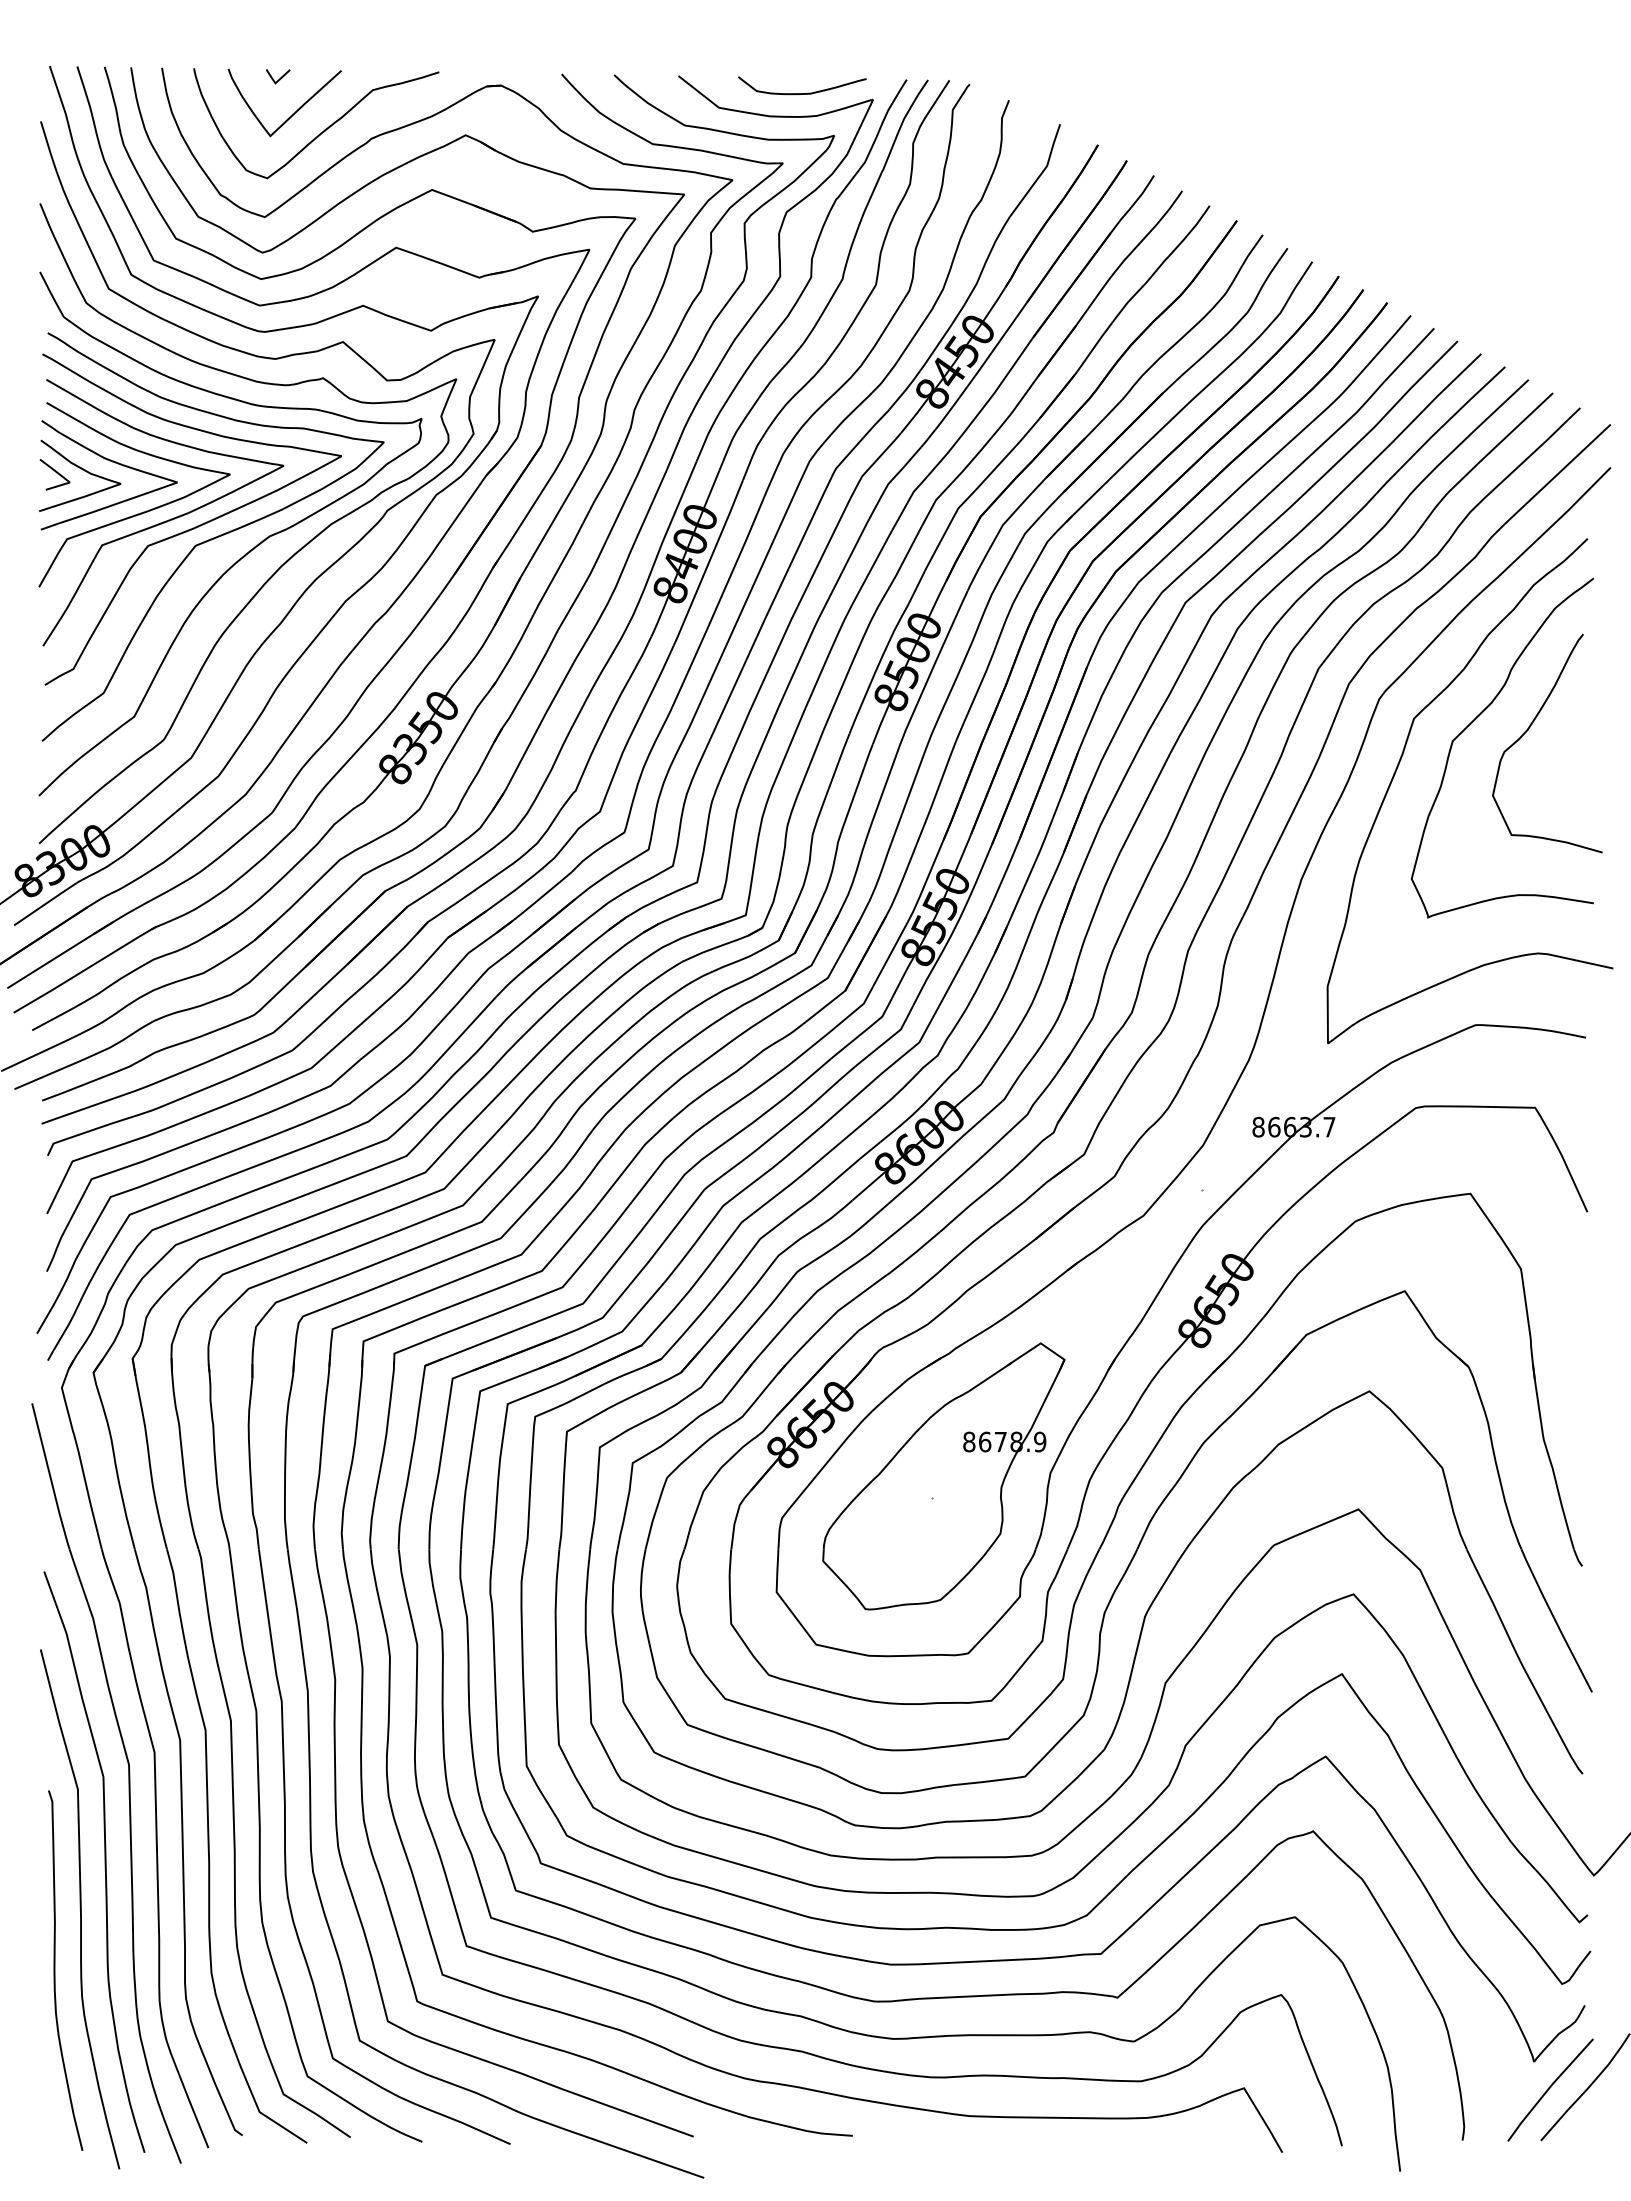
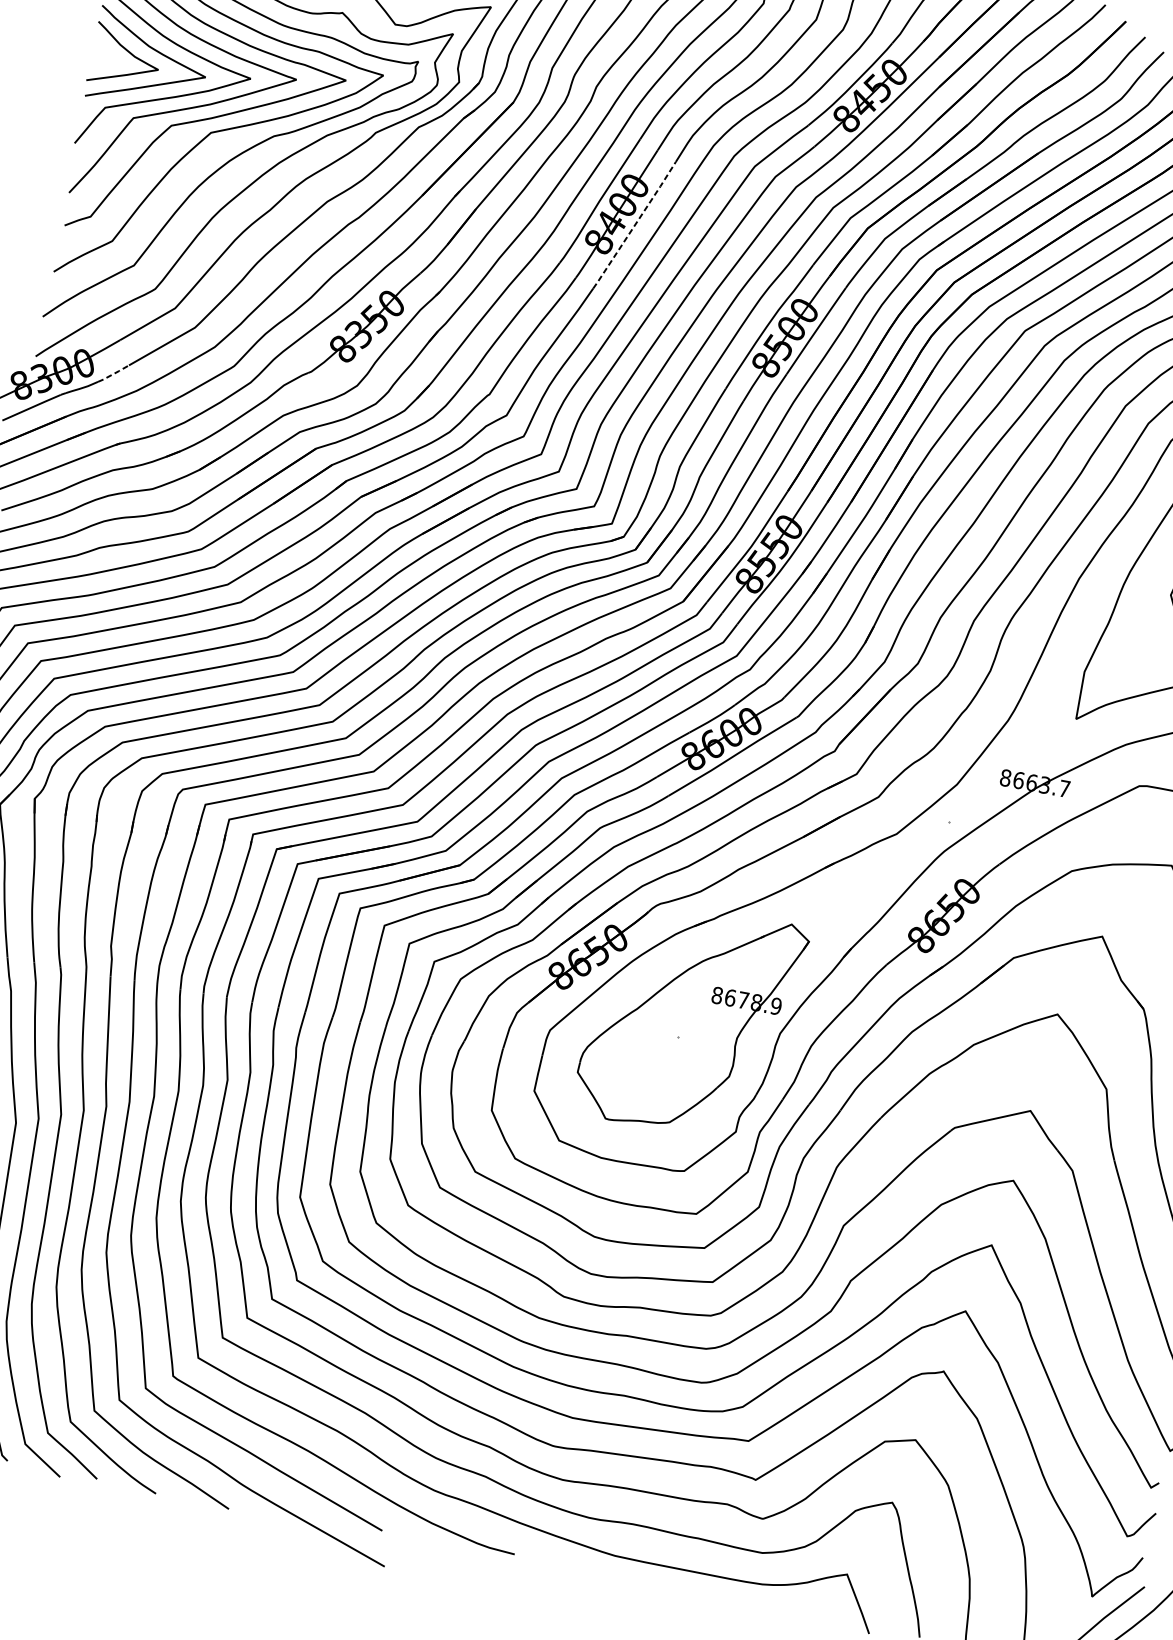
line: (55, 472) -> (105, 50), removed
line: (708, 562) -> (634, 224), solid -> dashed
line: (134, 847) -> (114, 374), solid -> dashed

